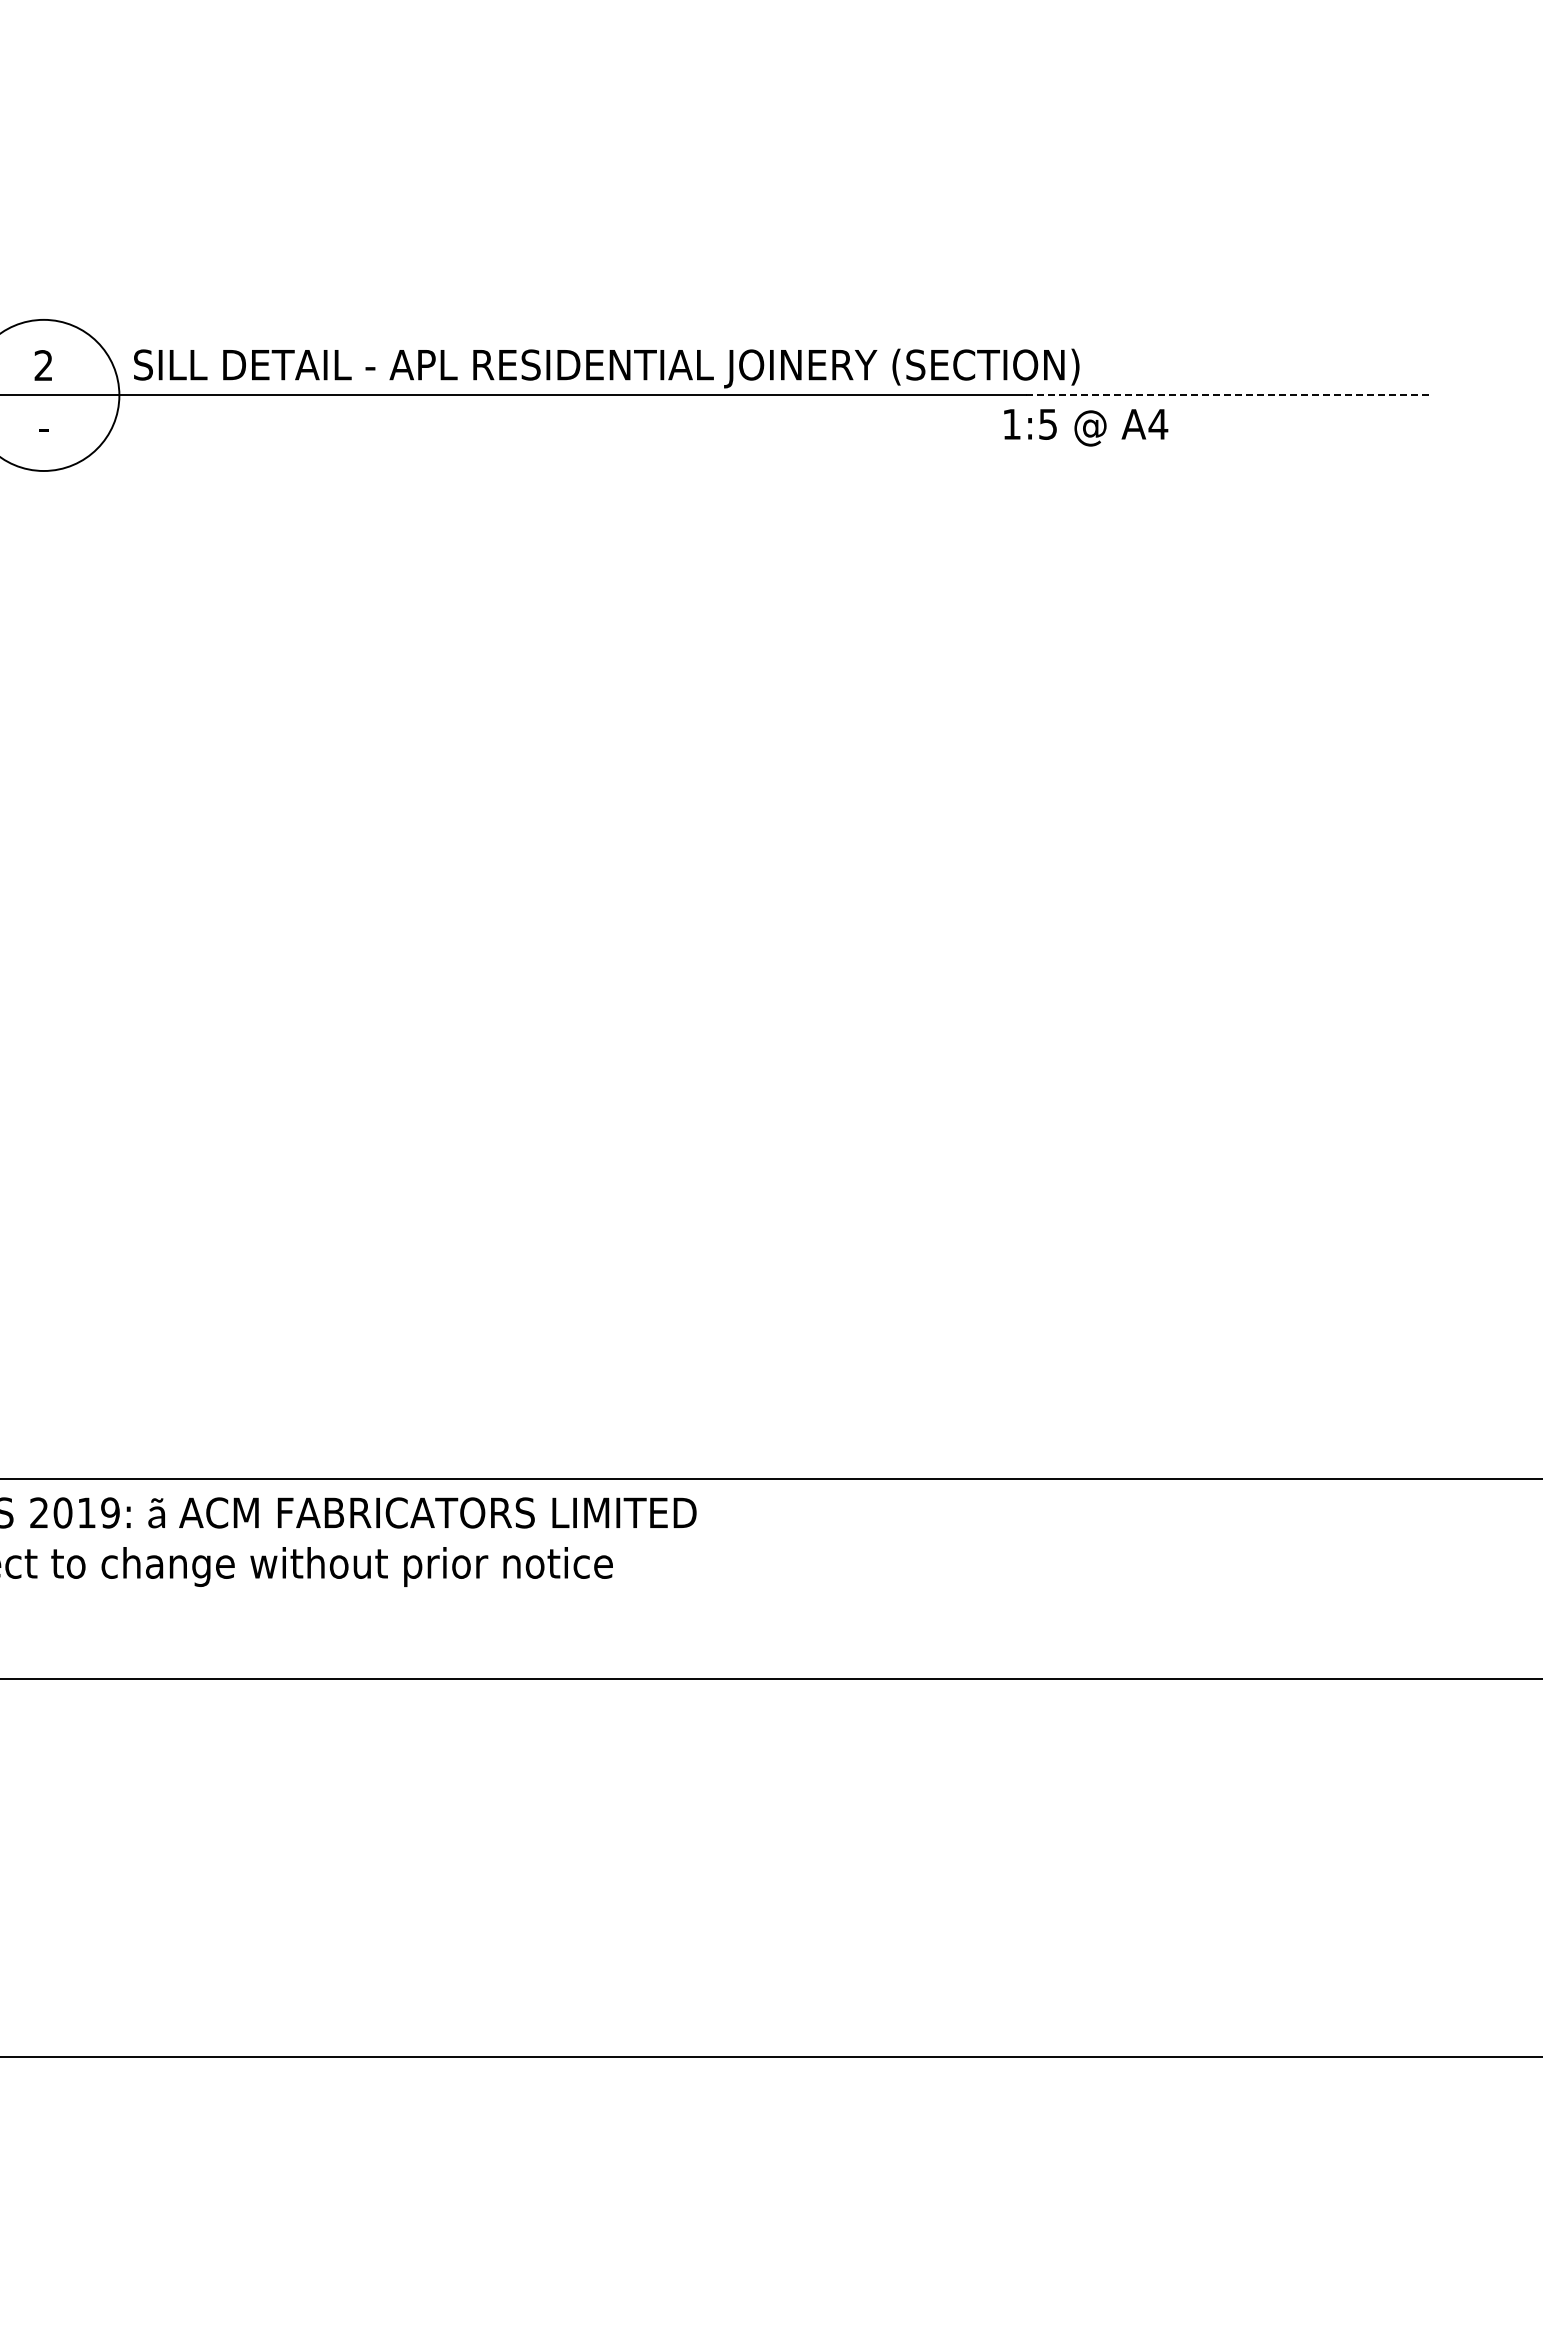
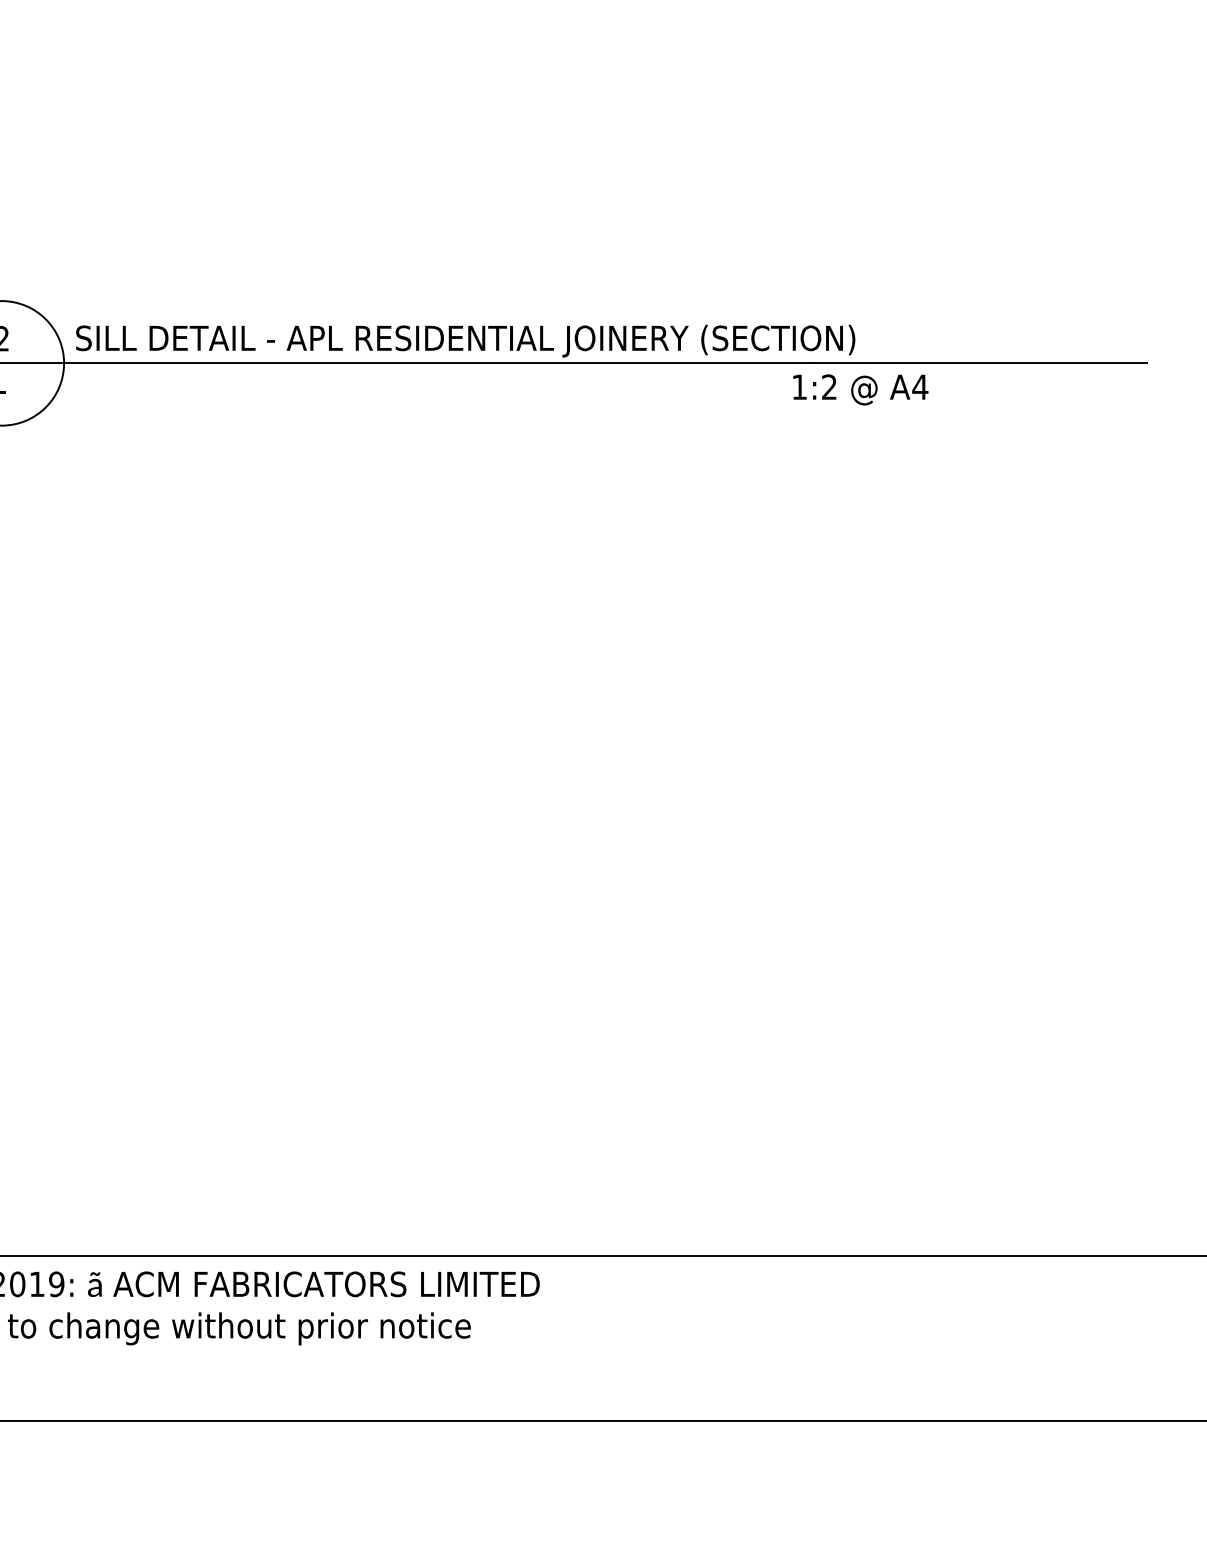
line: (1229, 395) -> (978, 363), dashed -> solid
text: (1047, 423) -> (828, 386), 1:5 -> 1:2

